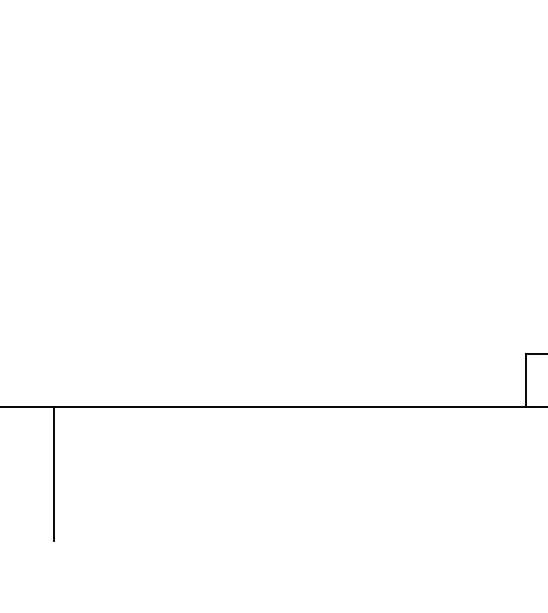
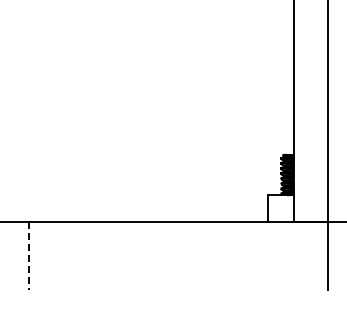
line: (54, 475) -> (29, 256), solid -> dashed

